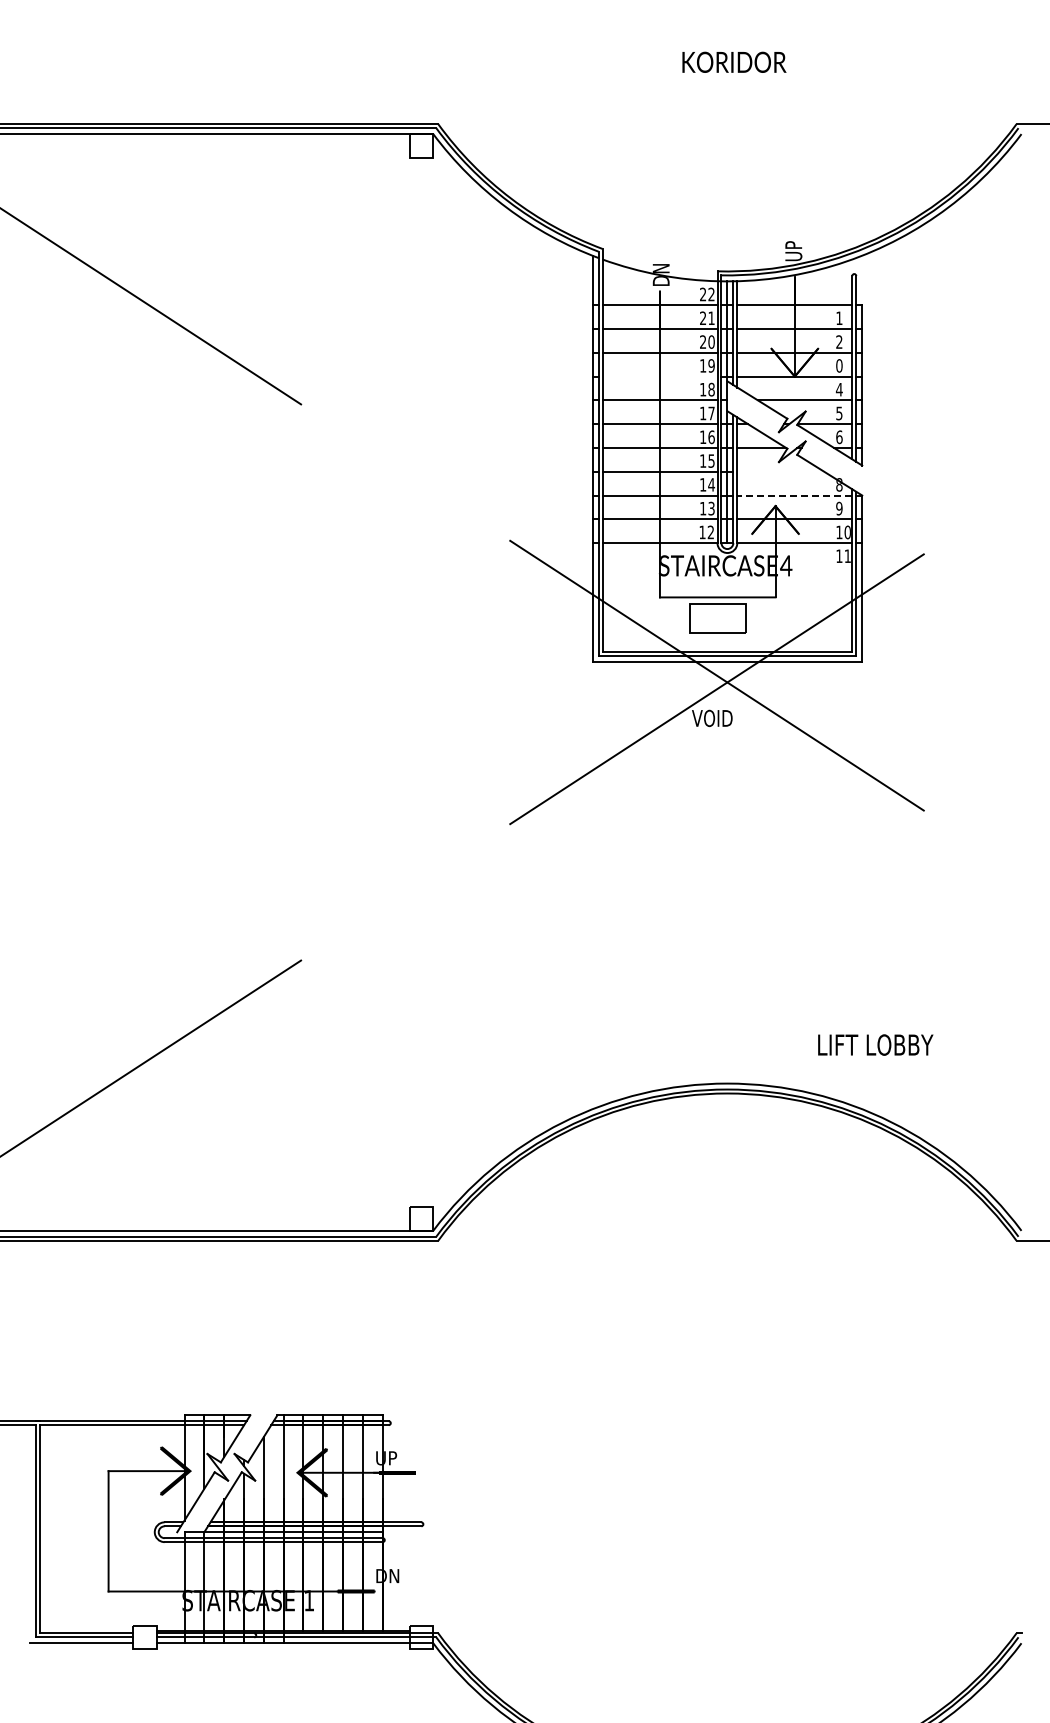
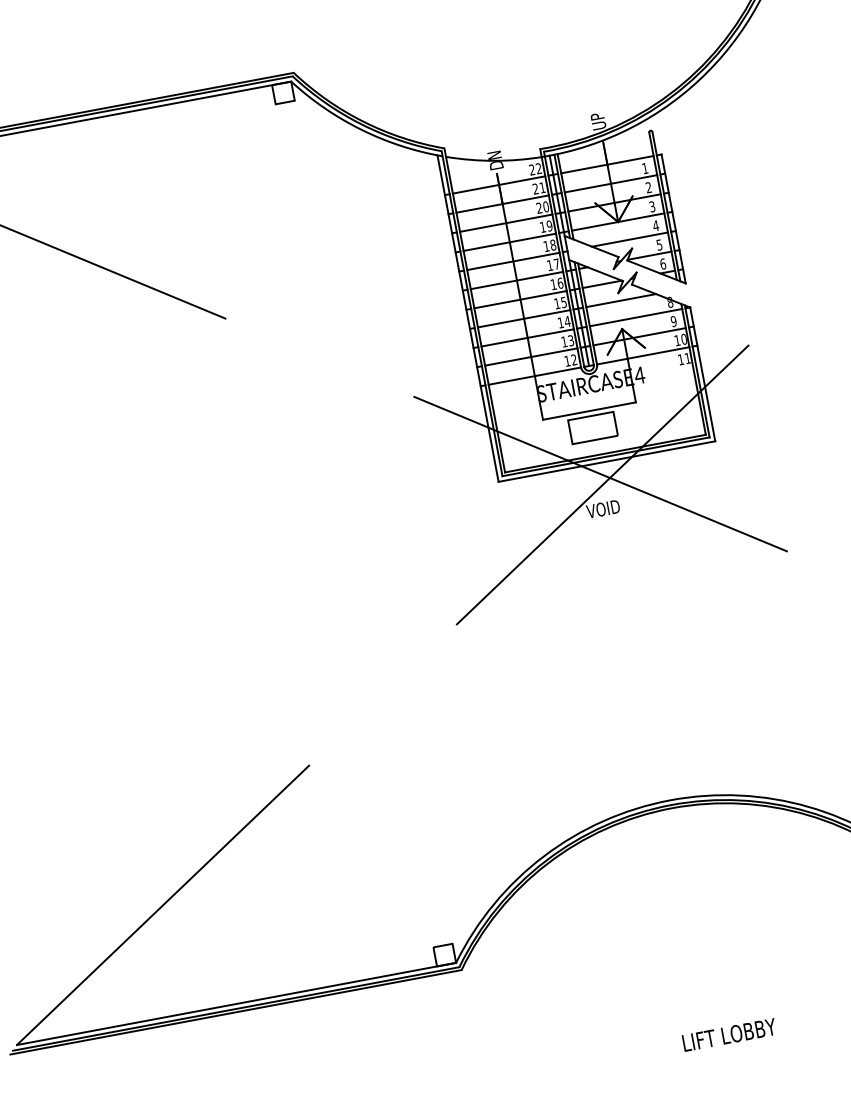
text: (839, 365) -> (652, 206), 0 -> 3
line: (659, 376) -> (509, 242), added
line: (780, 471) -> (620, 300), added
line: (794, 495) -> (635, 317), dashed -> solid
text: (875, 1044) -> (729, 1034), moved

